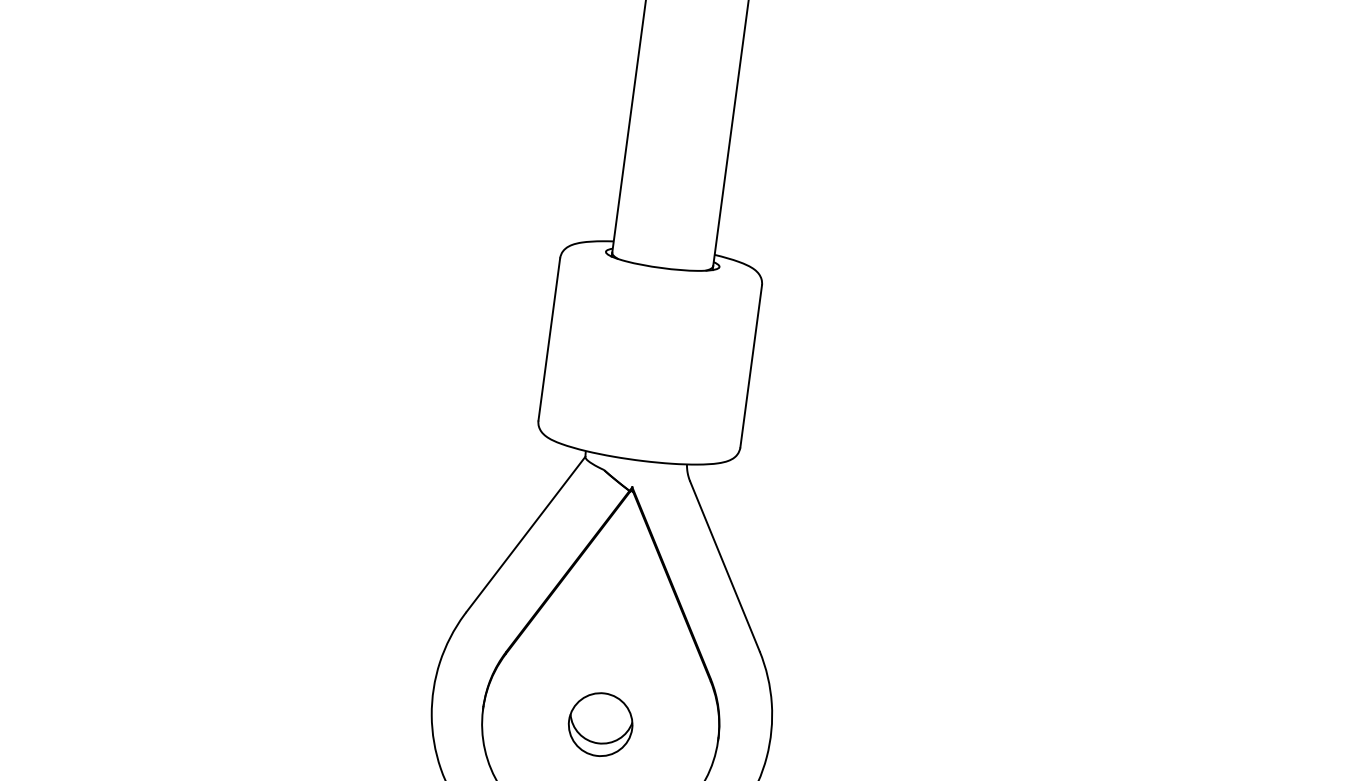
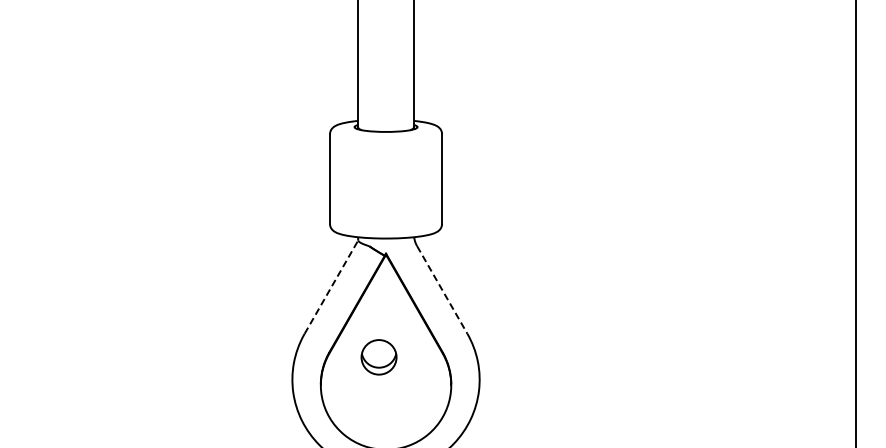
line: (525, 535) -> (331, 287), solid -> dashed
line: (725, 567) -> (442, 290), solid -> dashed
part: (599, 724) -> (378, 357), moved

